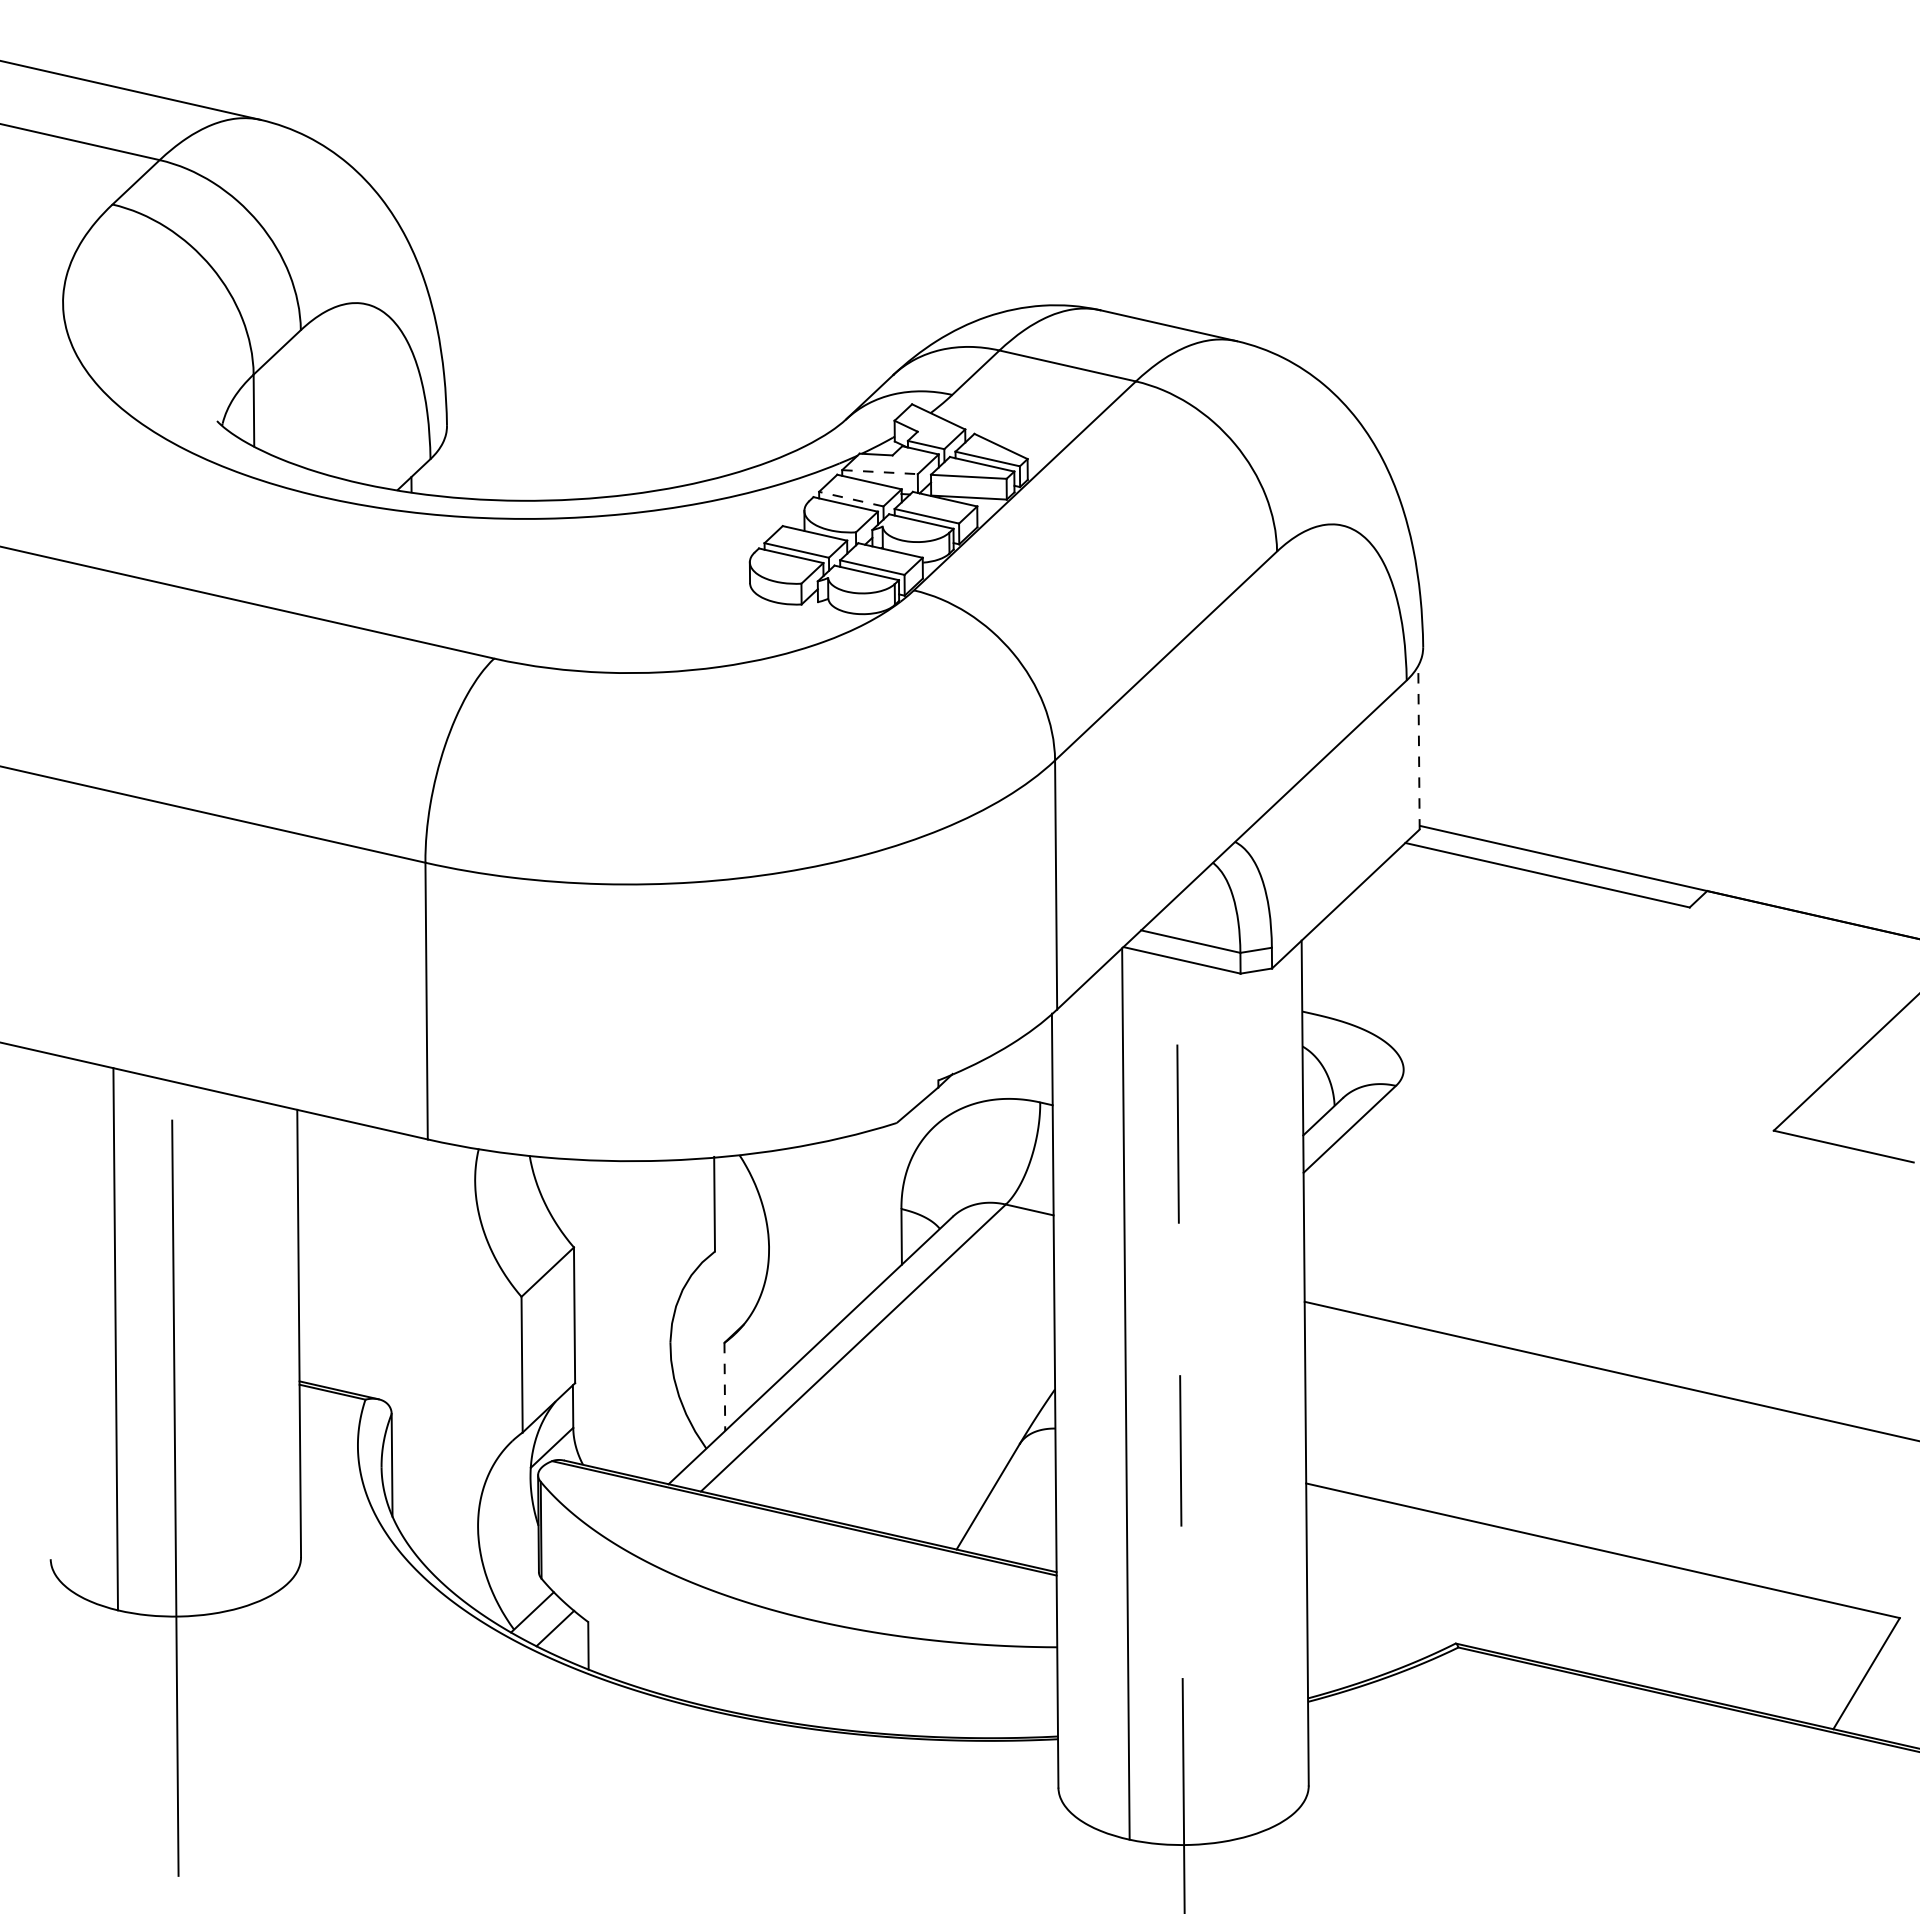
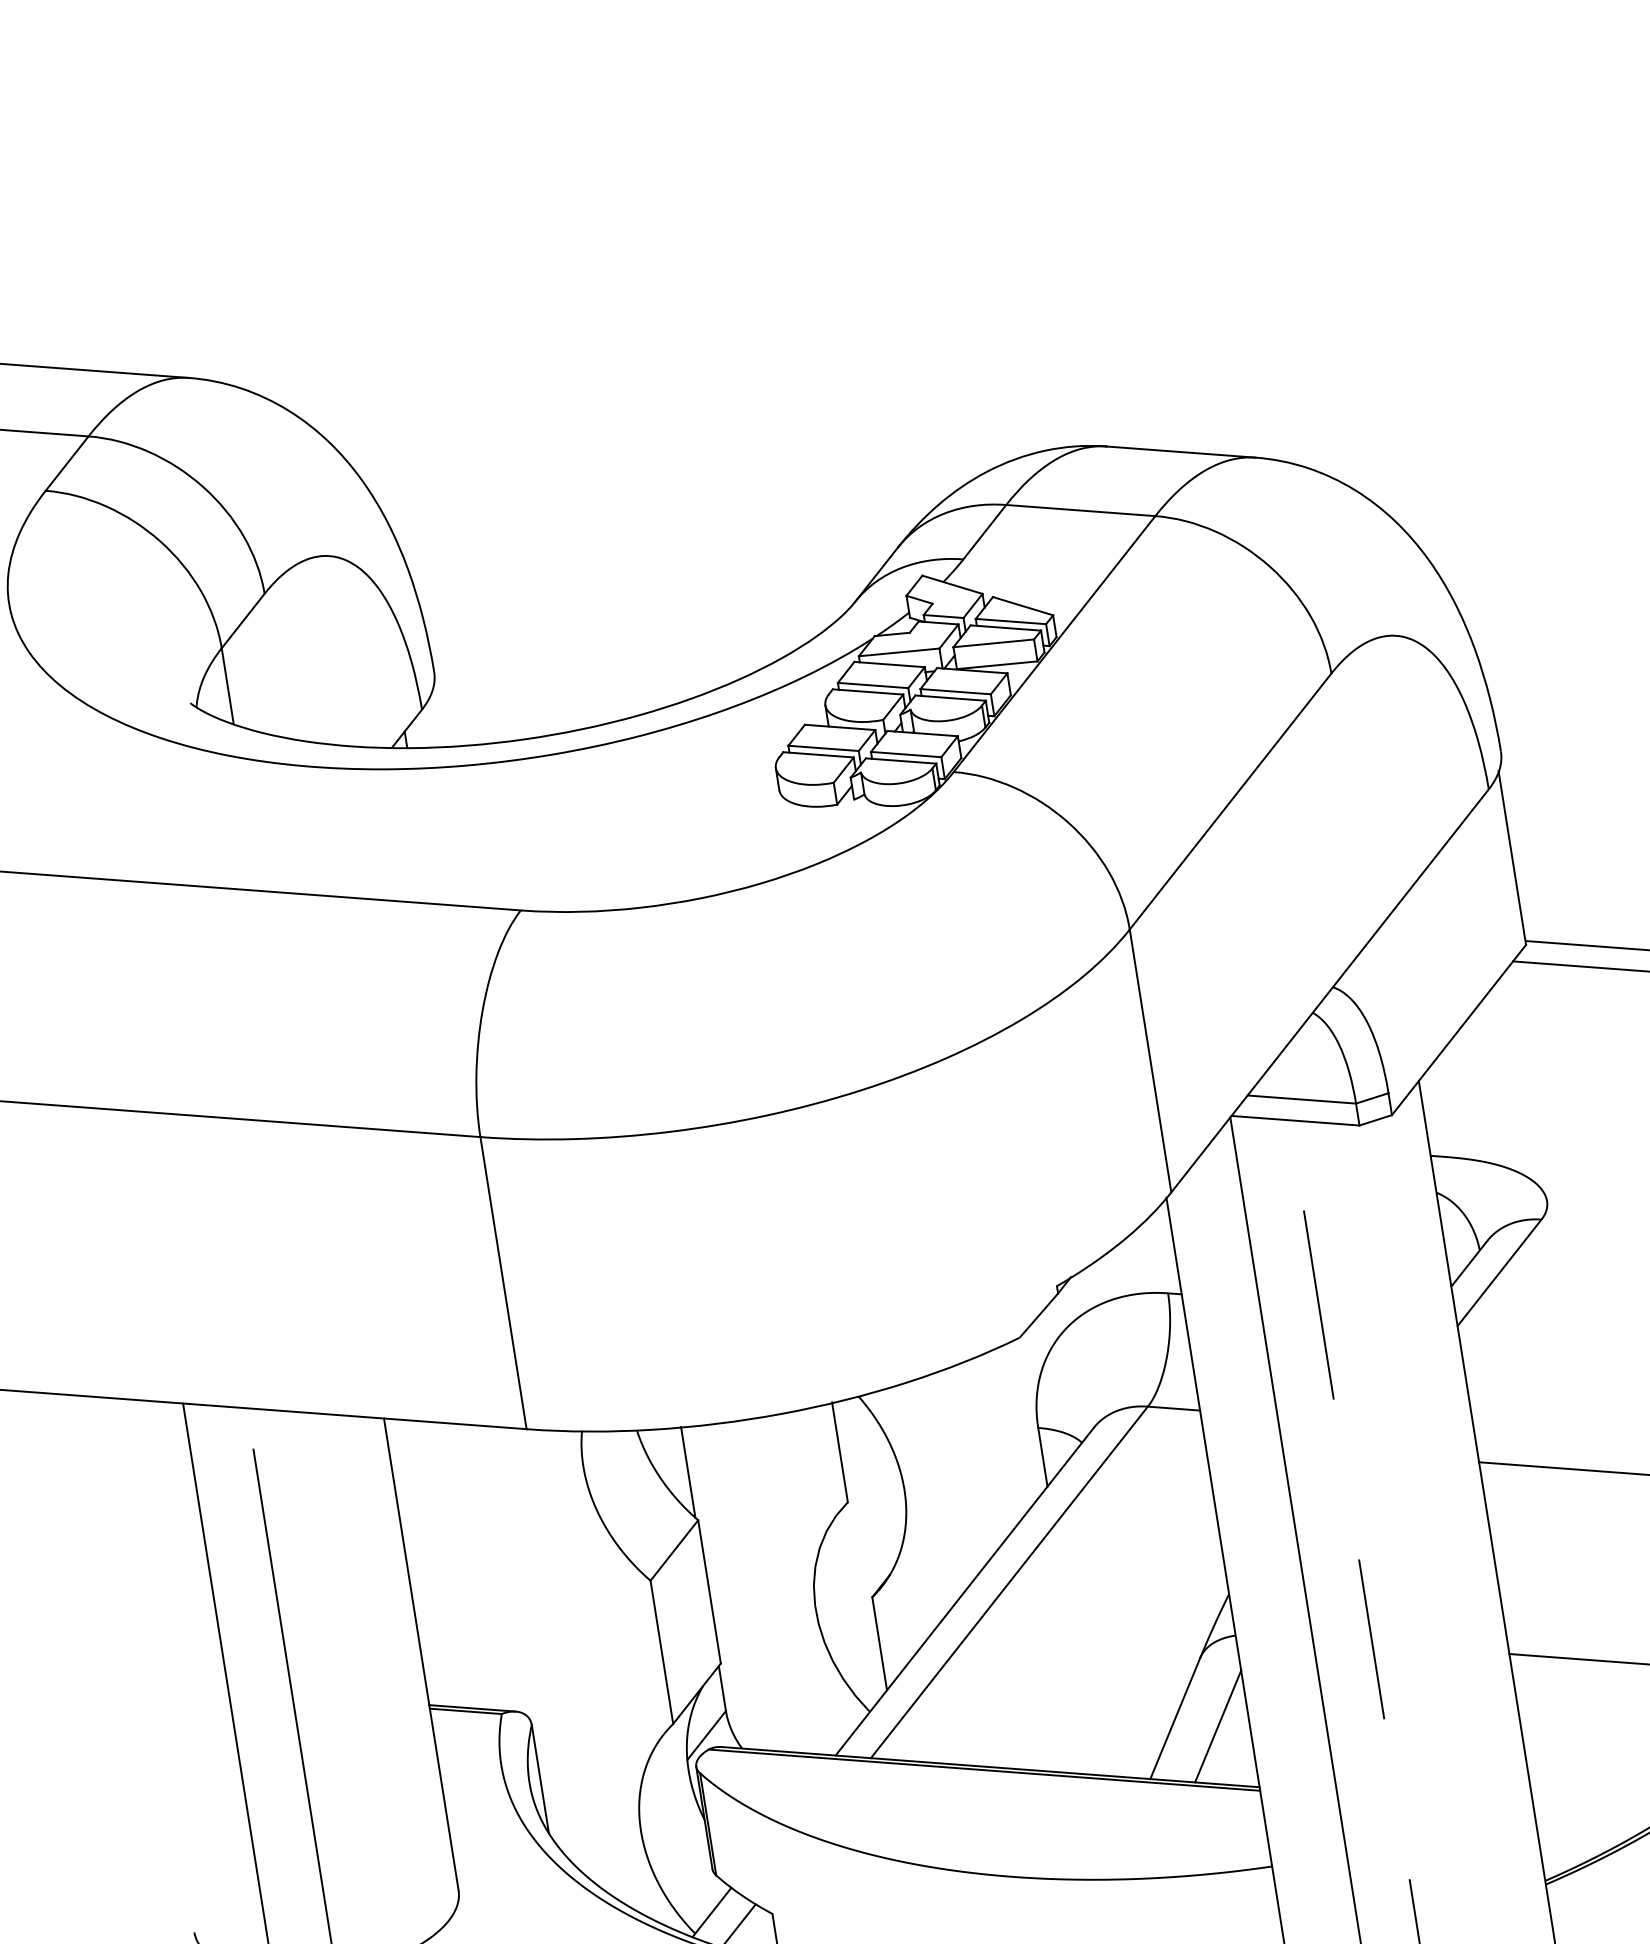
line: (880, 472) -> (899, 652), dashed -> solid
line: (850, 499) -> (872, 686), dashed -> solid
line: (1418, 746) -> (1511, 857), dashed -> solid
line: (571, 1201) -> (688, 1472), added
line: (724, 1387) -> (879, 1644), dashed -> solid
line: (1026, 1509) -> (1217, 1725), added

